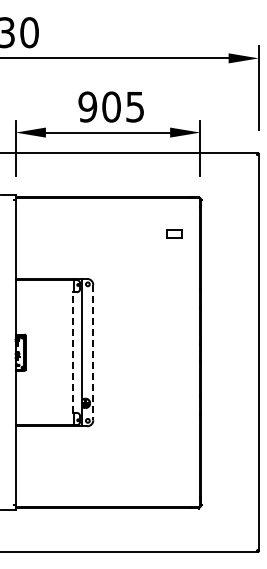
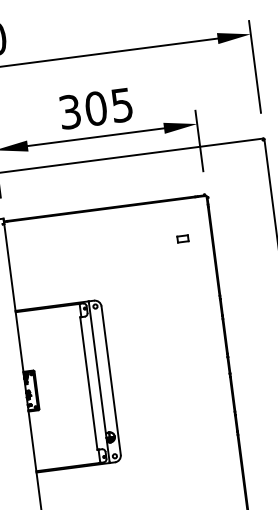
text: (87, 106) -> (69, 111), 905 -> 305
part: (173, 233) -> (182, 238), size x0.62
line: (72, 352) -> (88, 383), dashed -> solid
line: (93, 352) -> (111, 380), dashed -> solid

